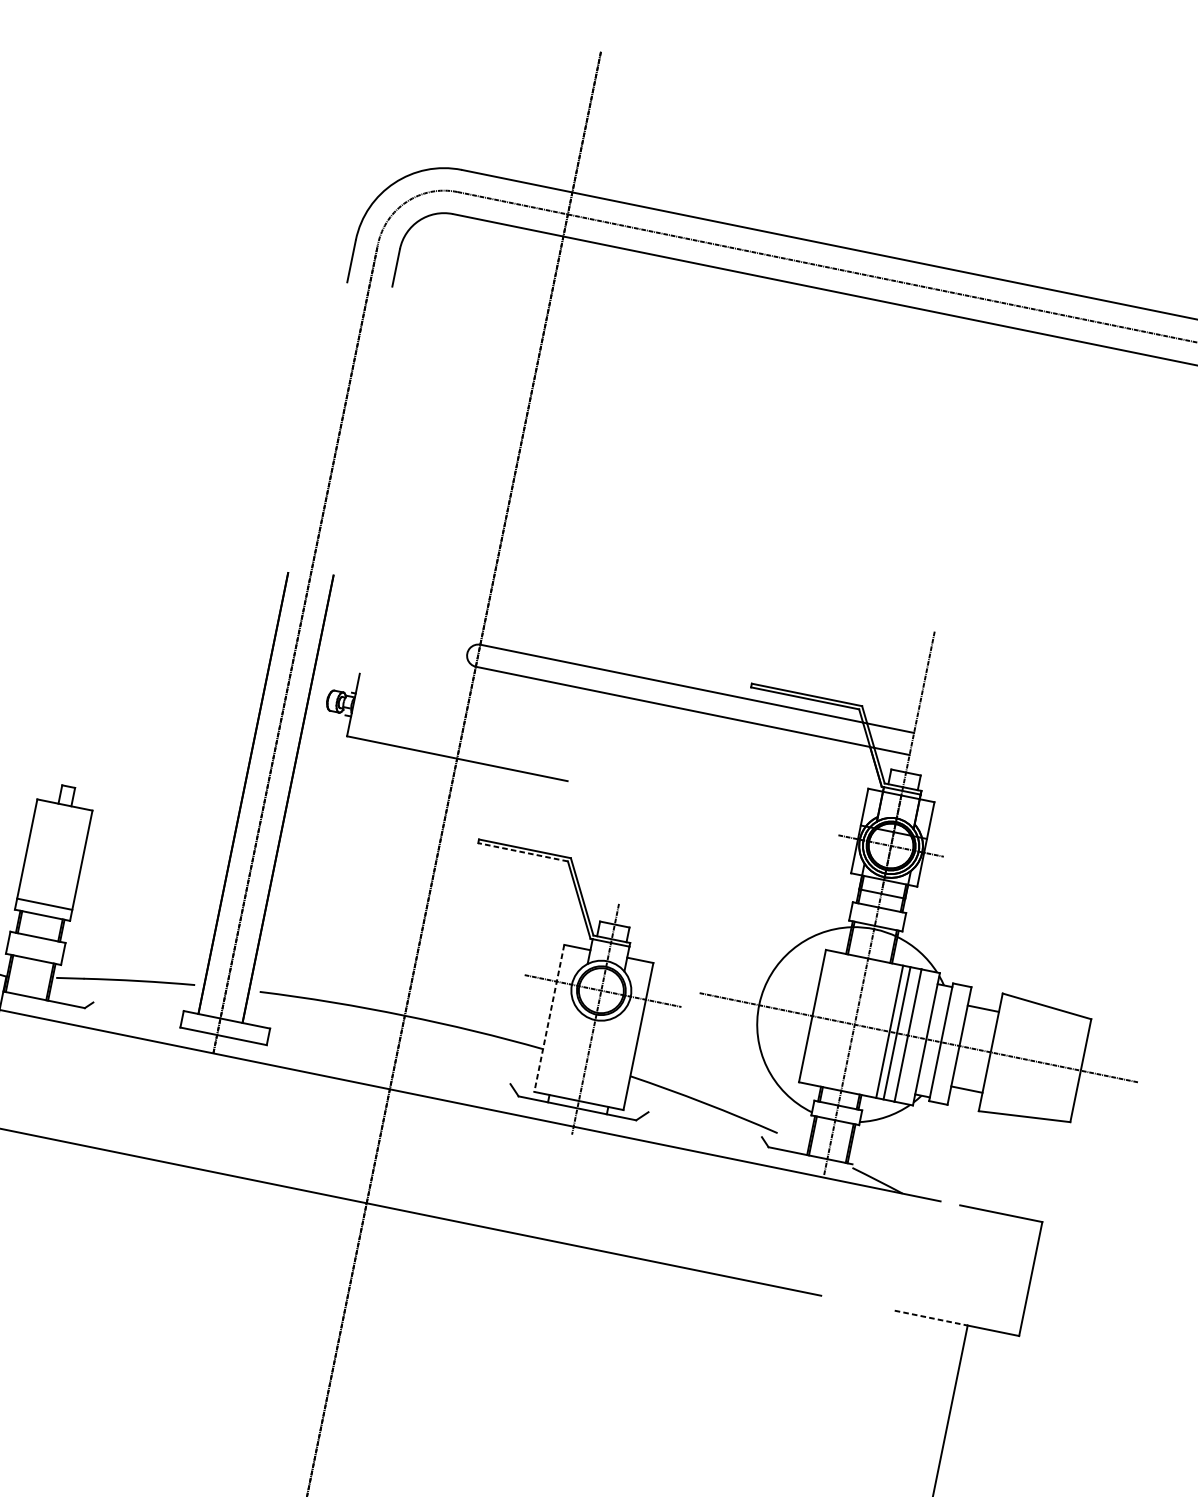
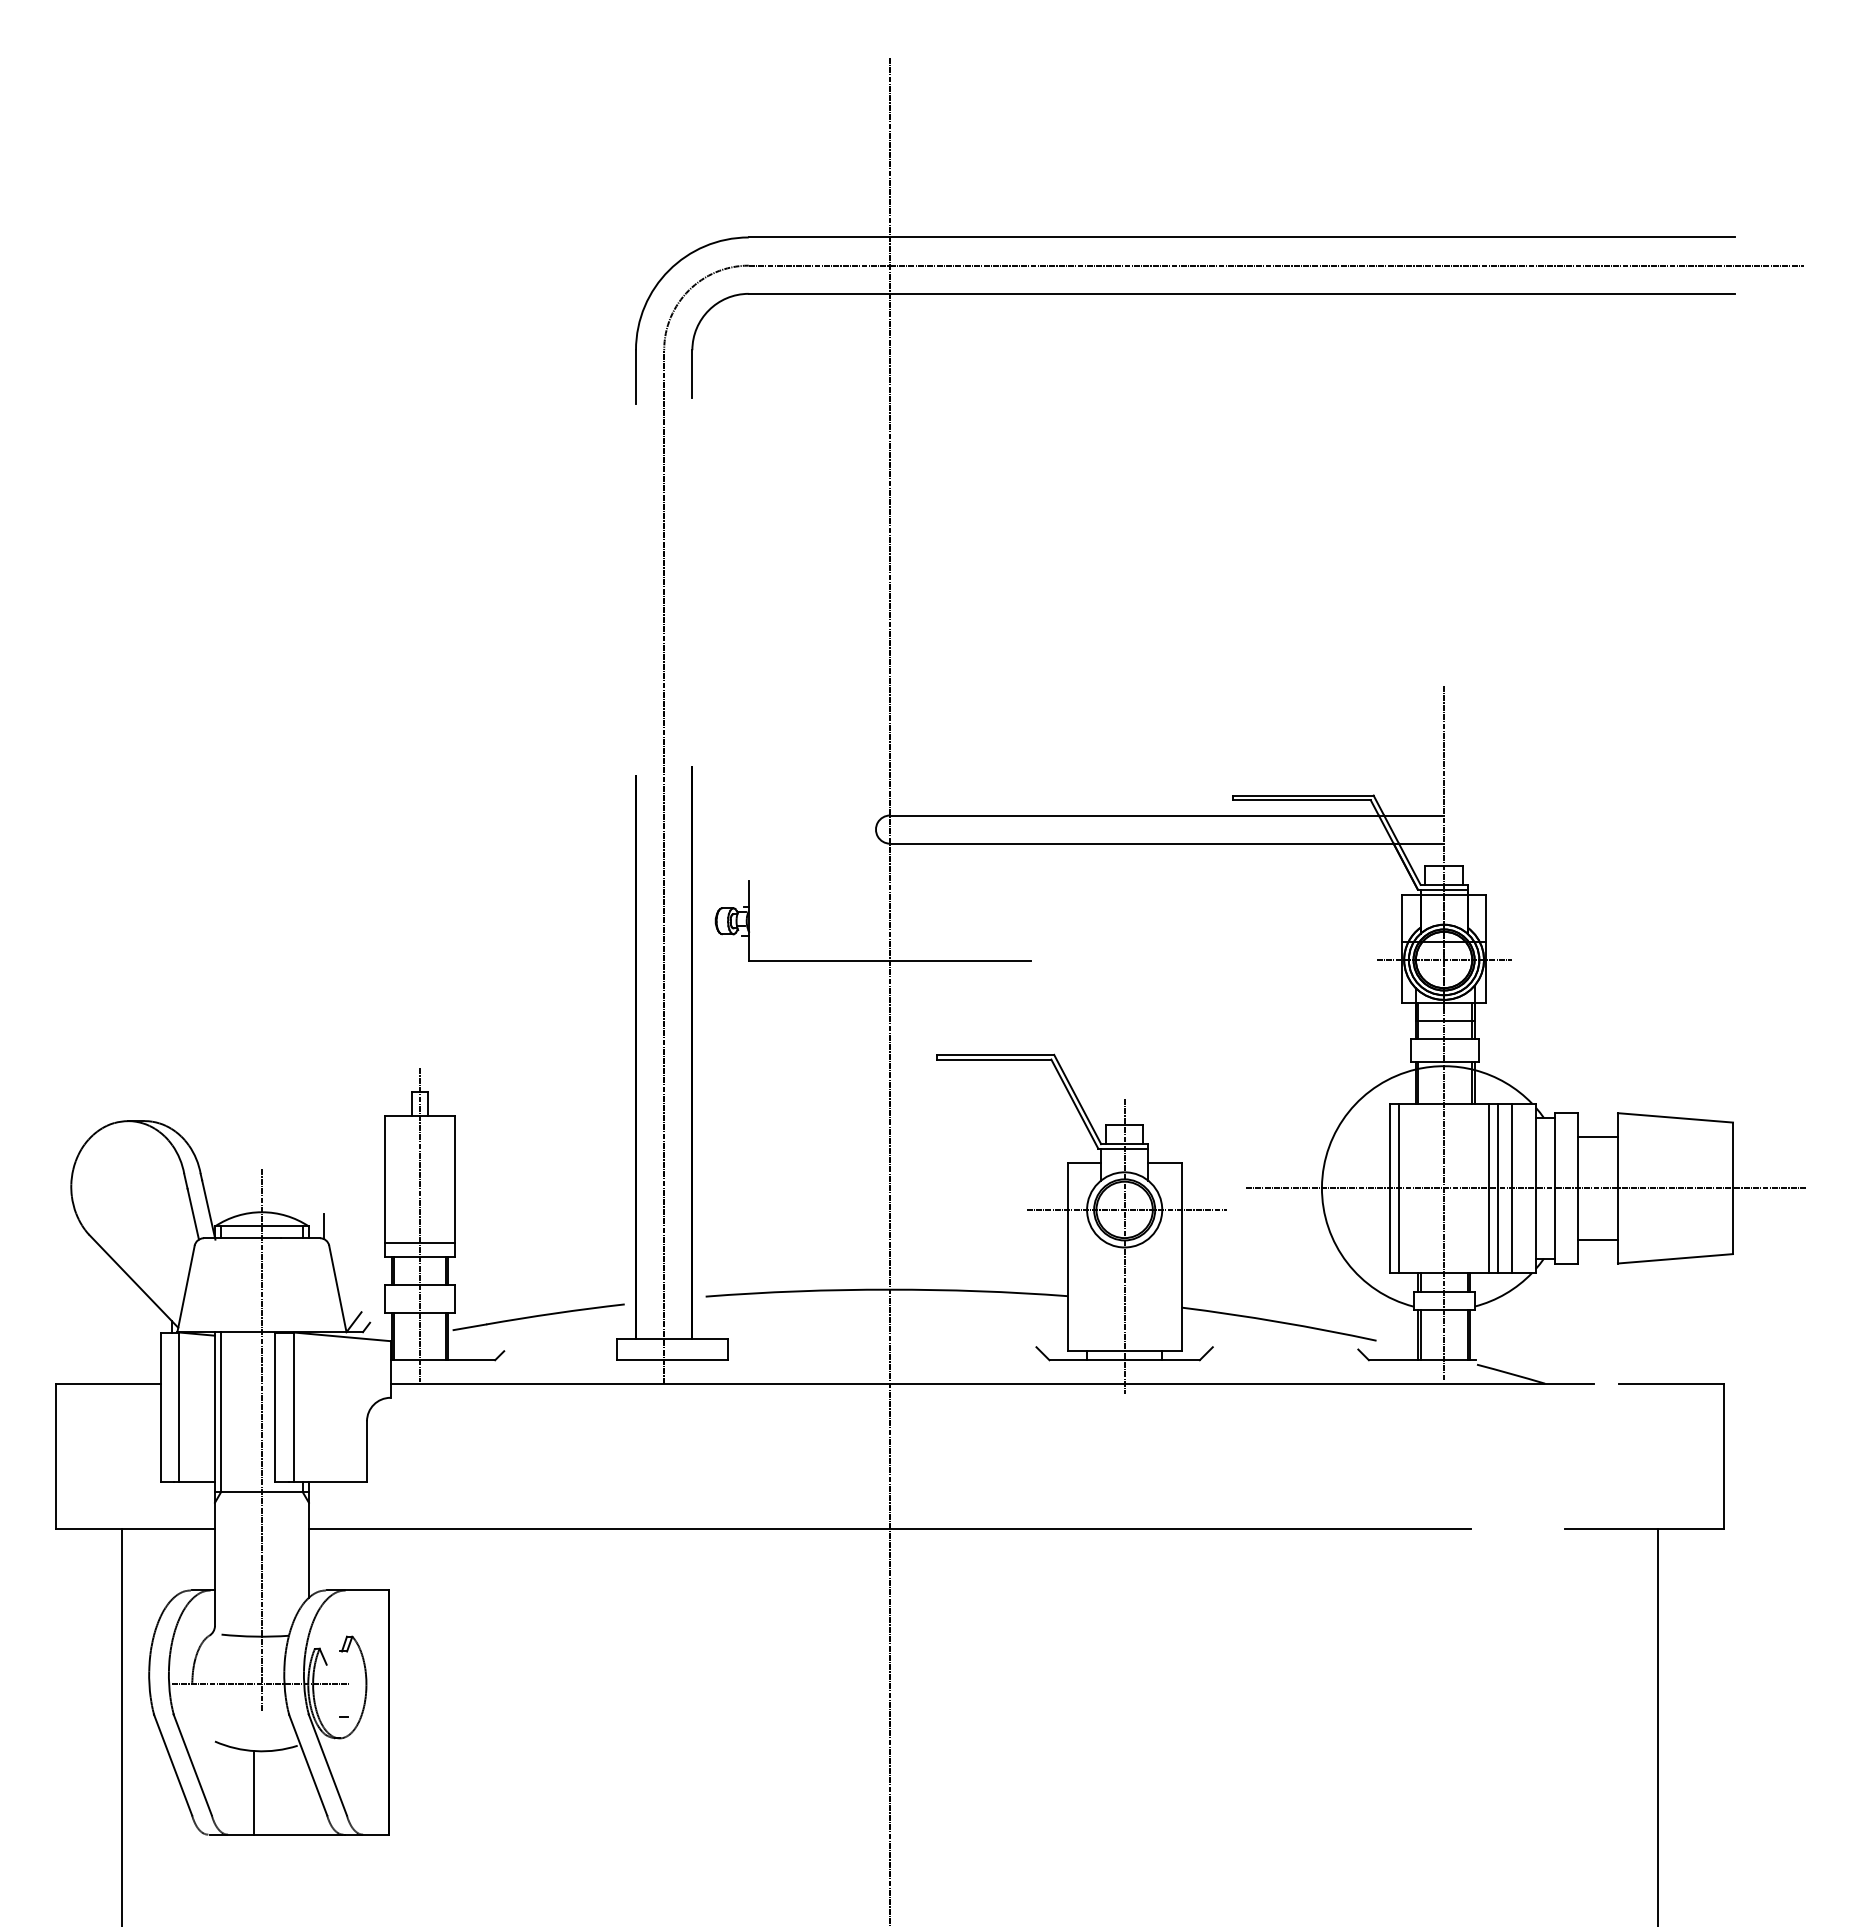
line: (522, 852) -> (993, 1059), dashed -> solid
line: (48, 890) -> (420, 1224), added
line: (819, 1016) -> (1399, 1187), added
line: (549, 1018) -> (1067, 1256), dashed -> solid
line: (931, 1318) -> (1611, 1529), dashed -> solid

